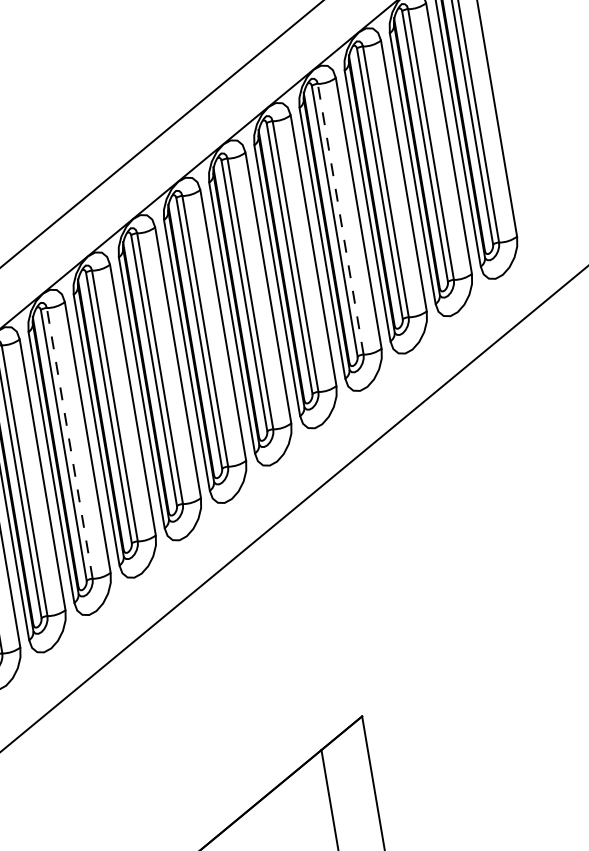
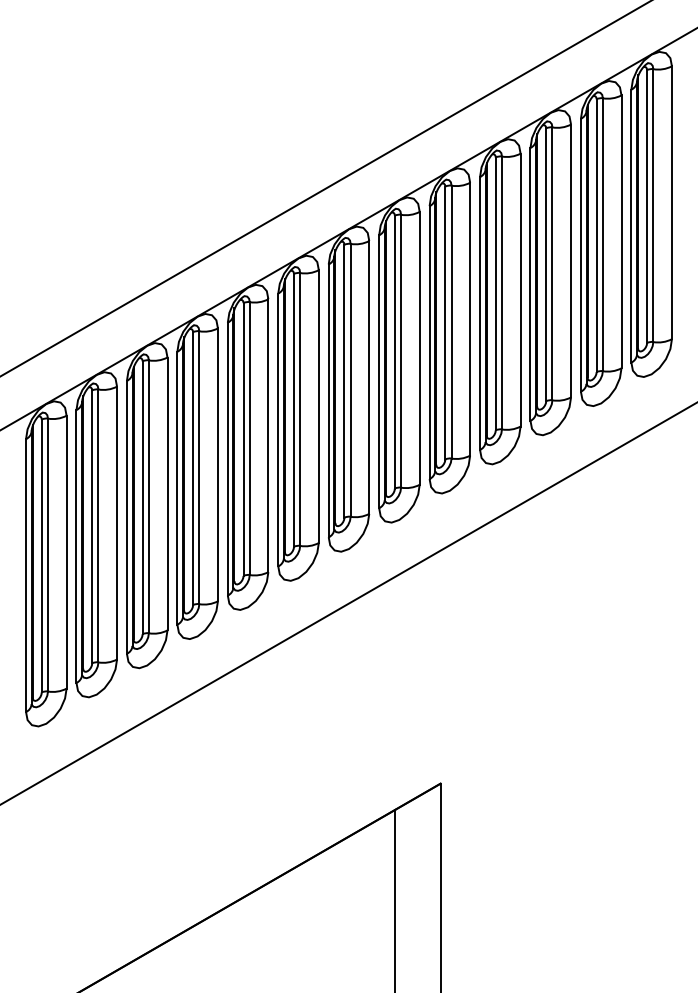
line: (340, 218) -> (501, 292), dashed -> solid
line: (69, 443) -> (199, 467), dashed -> solid

